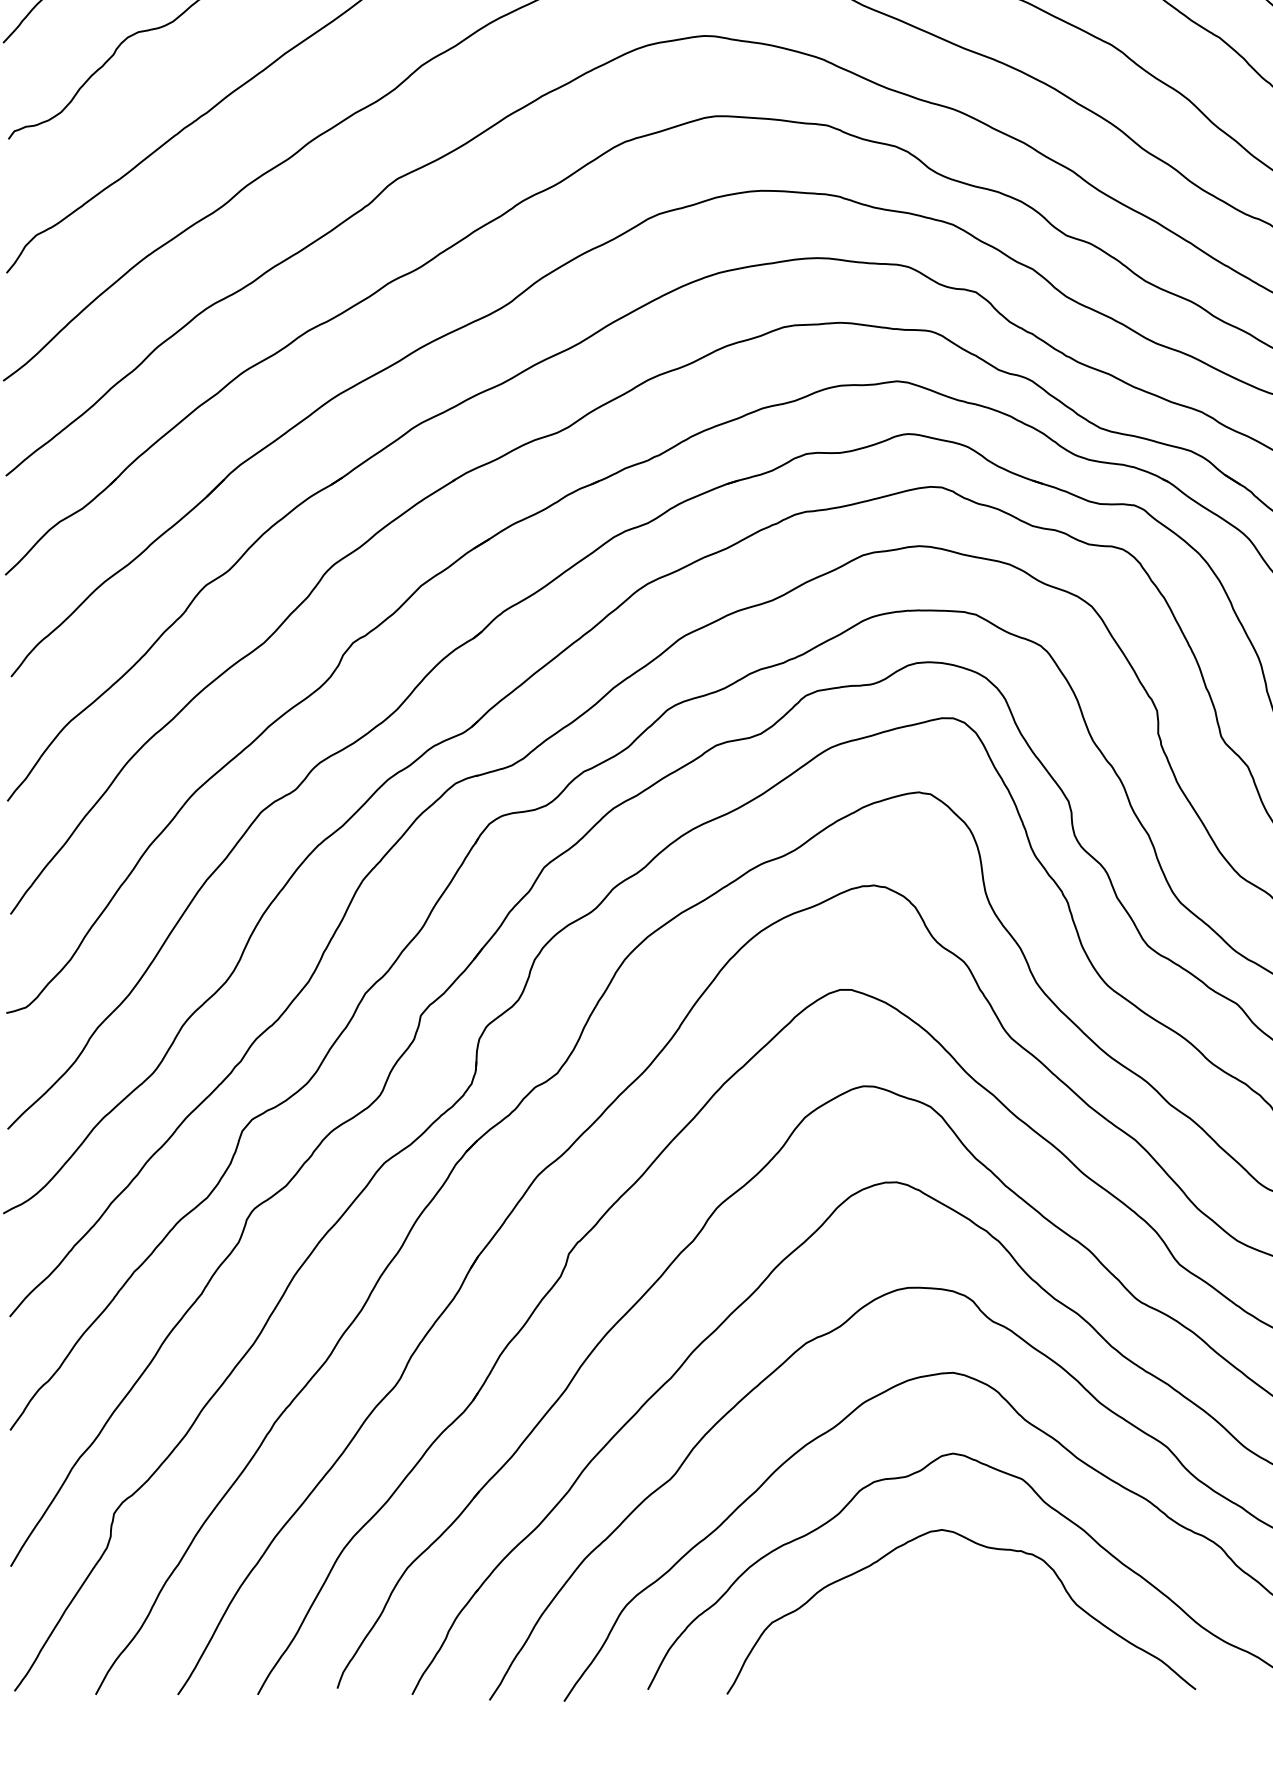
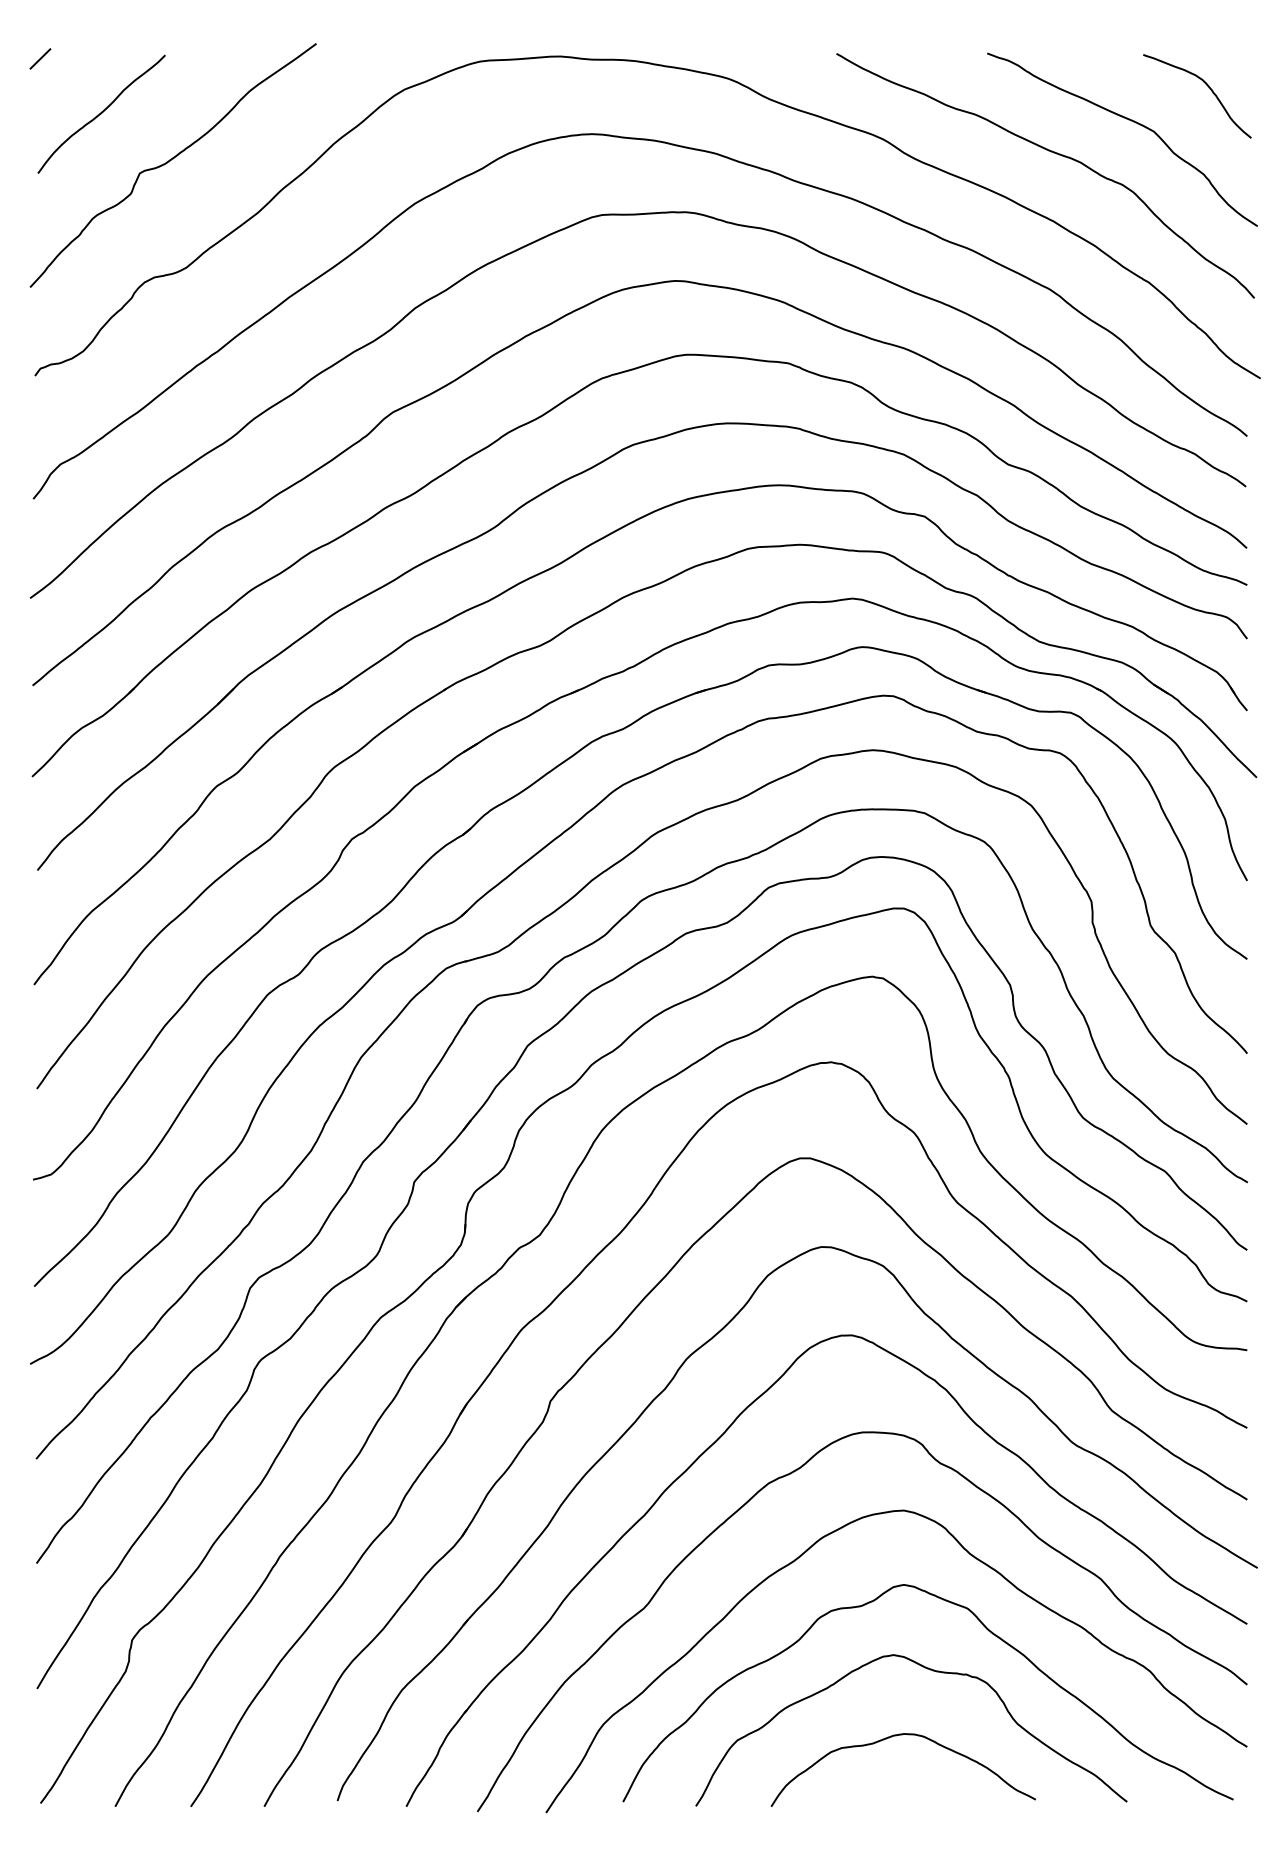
curve: (945, 1618) -> (896, 1736), added

